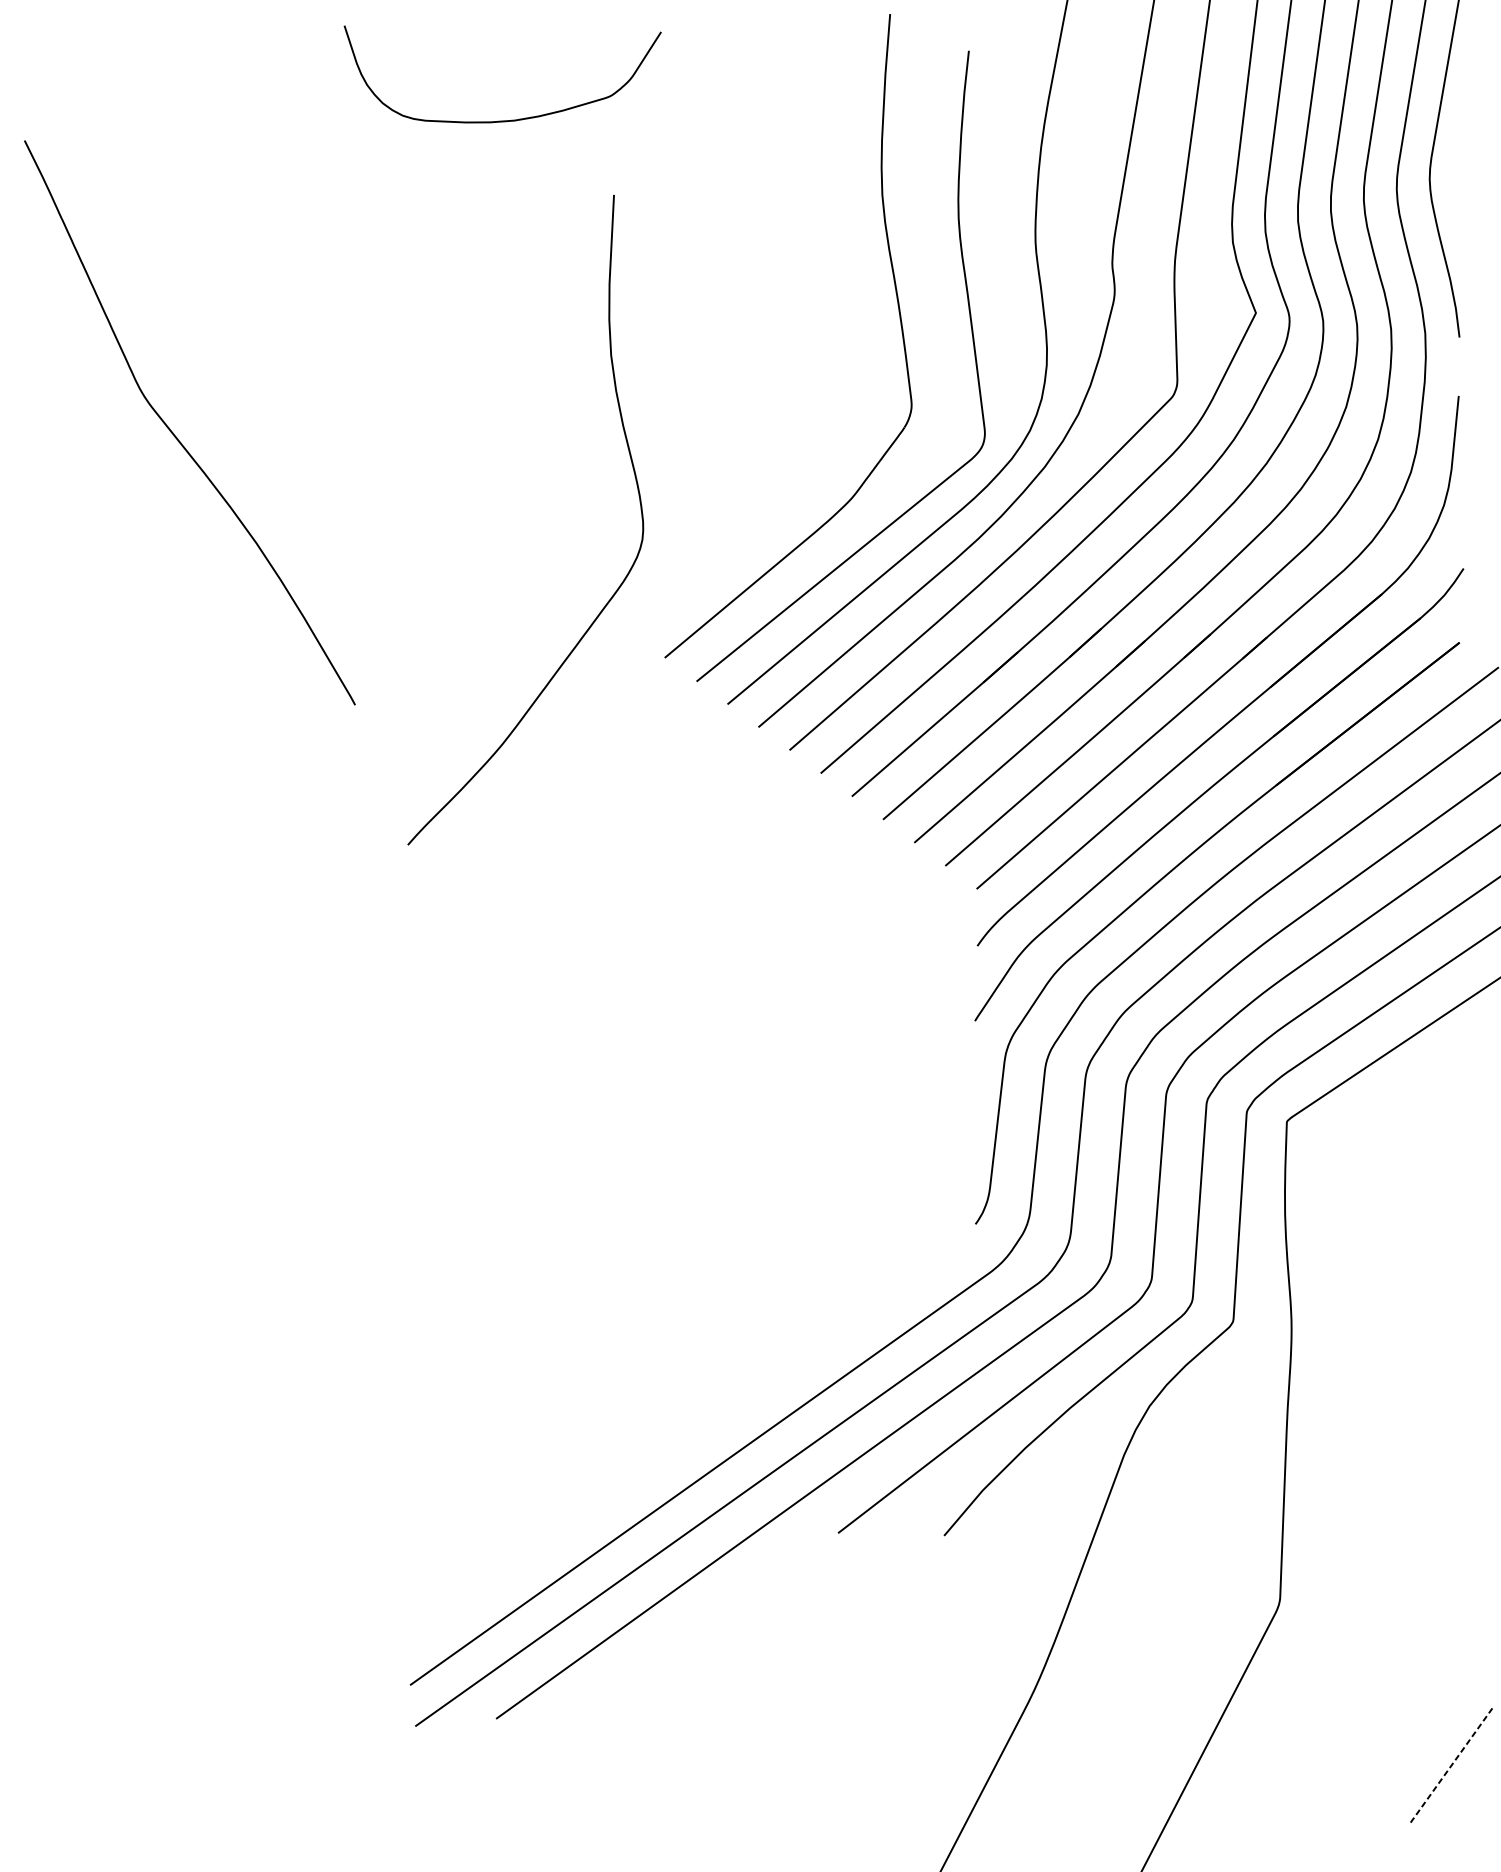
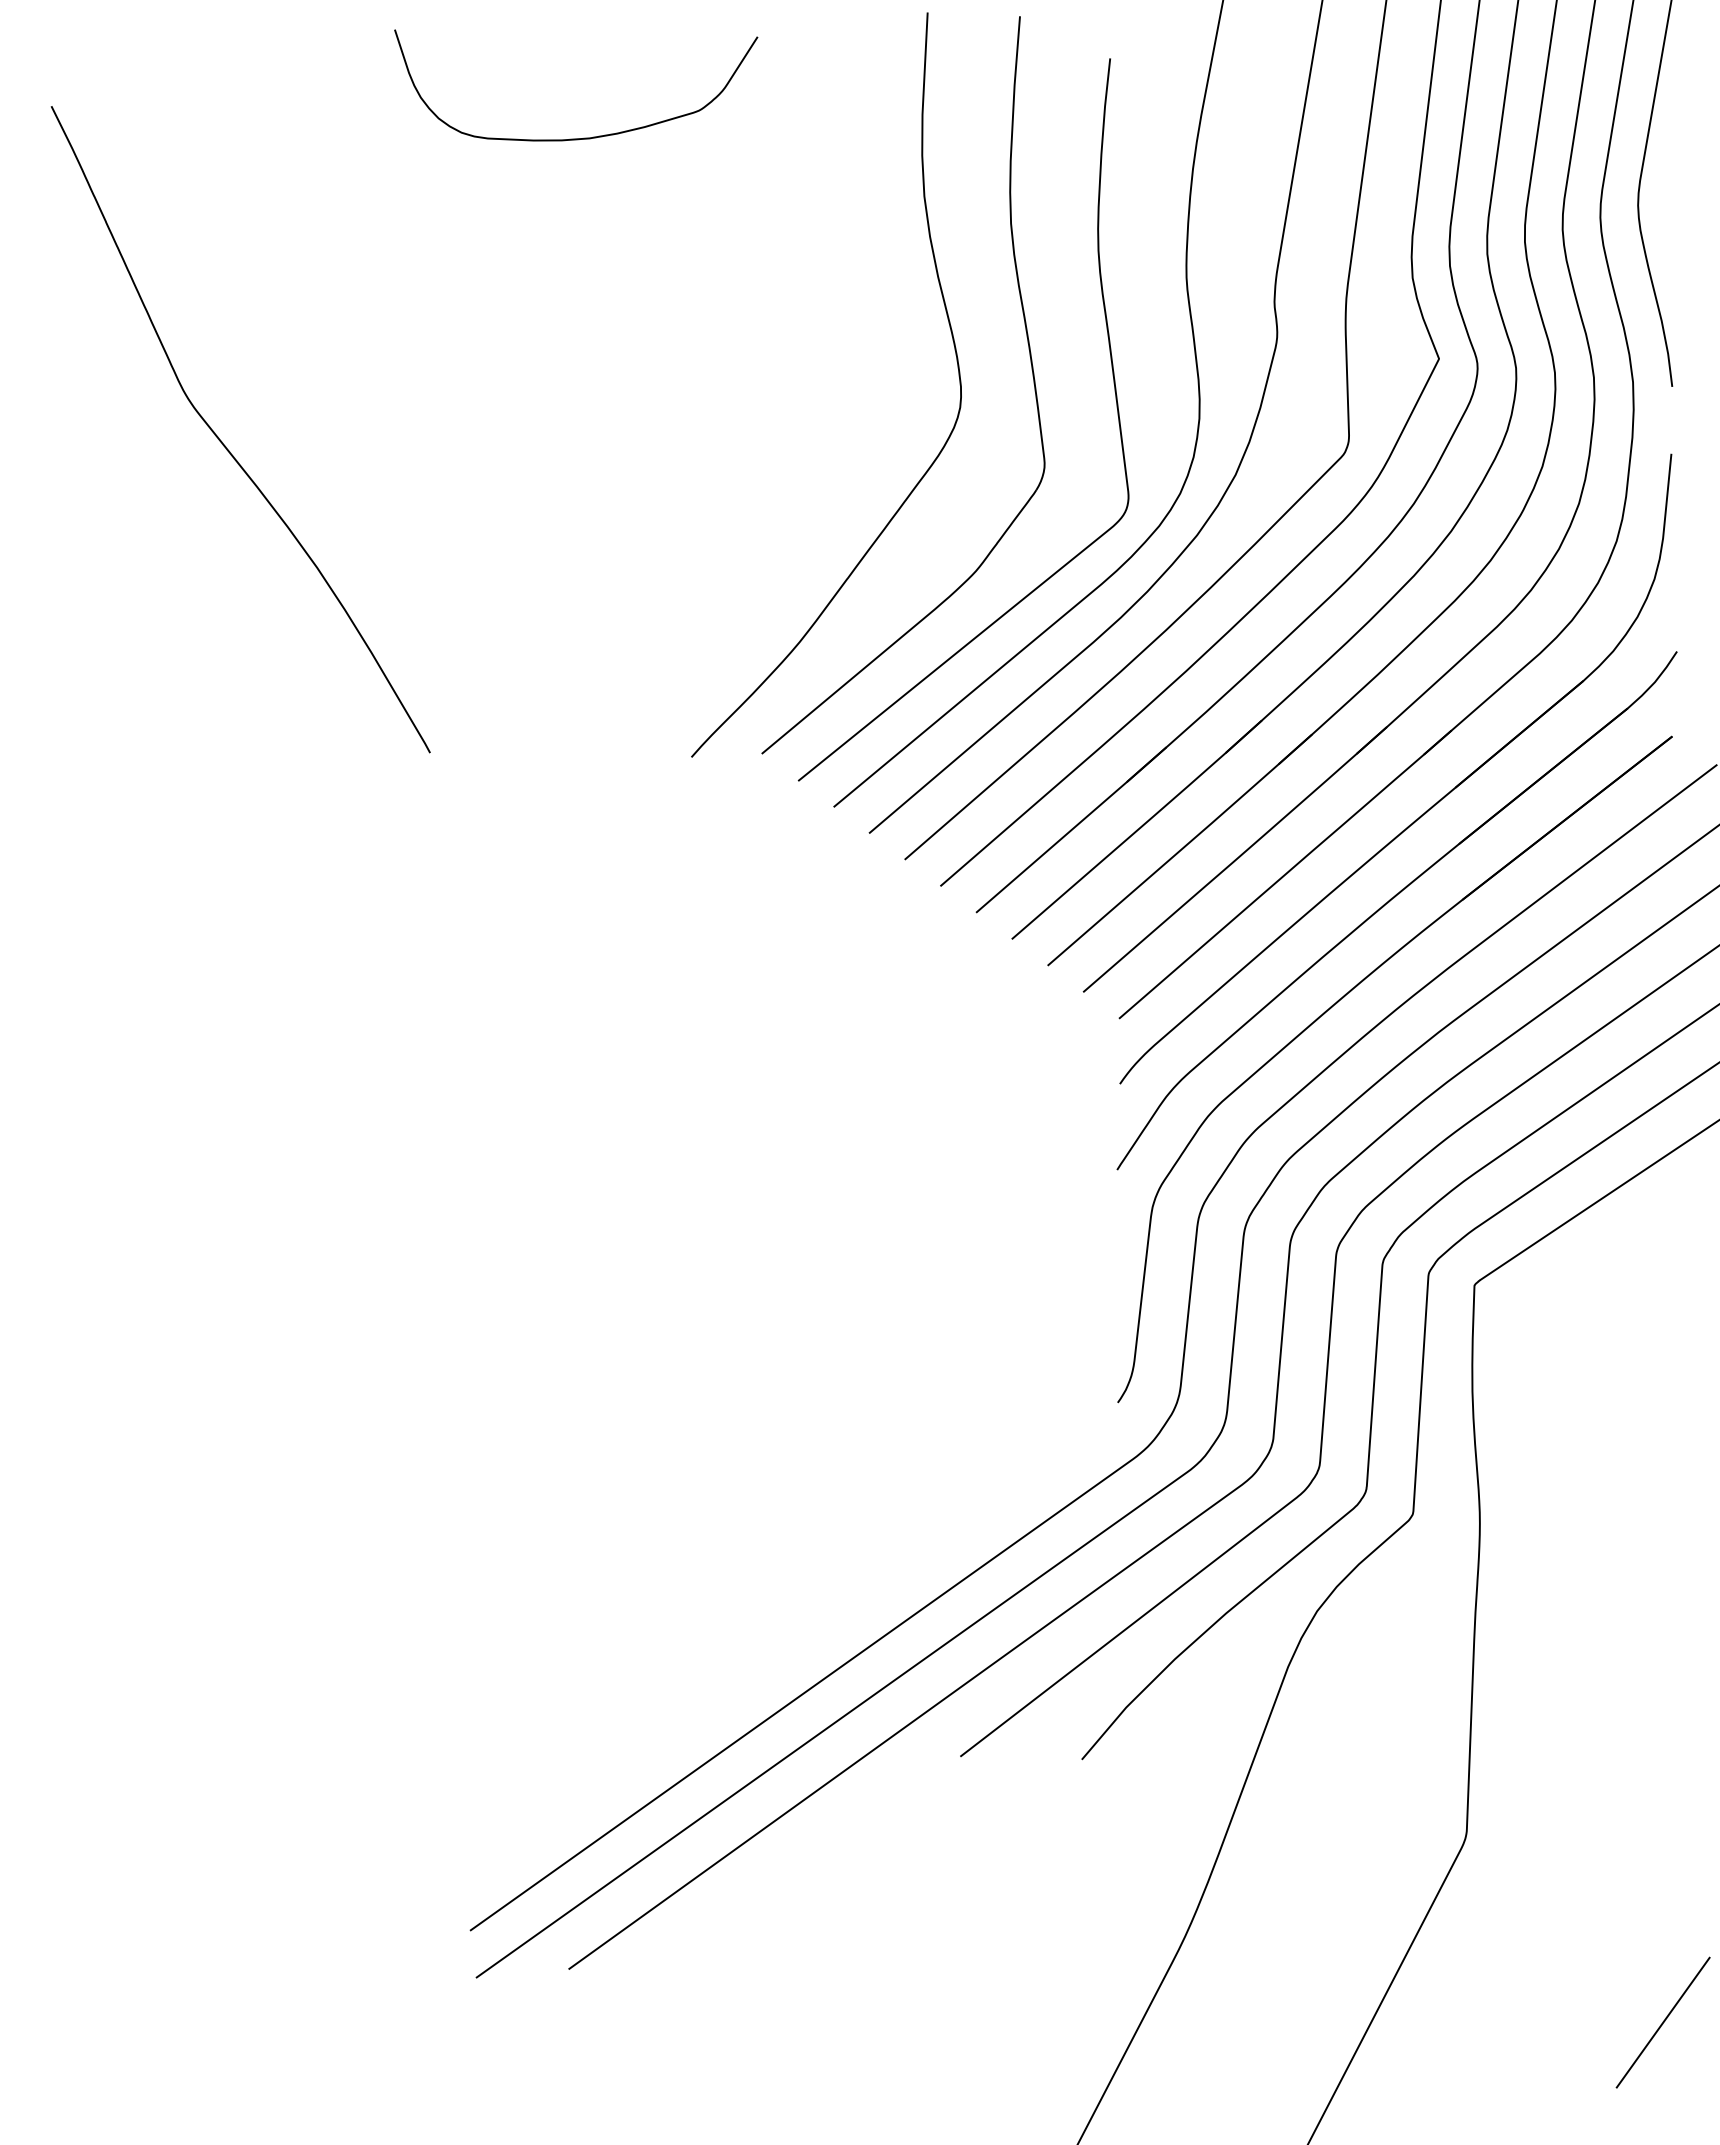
curve: (173, 433) -> (222, 441), moved
curve: (619, 585) -> (933, 460), moved
line: (1451, 1765) -> (1663, 2022), dashed -> solid

